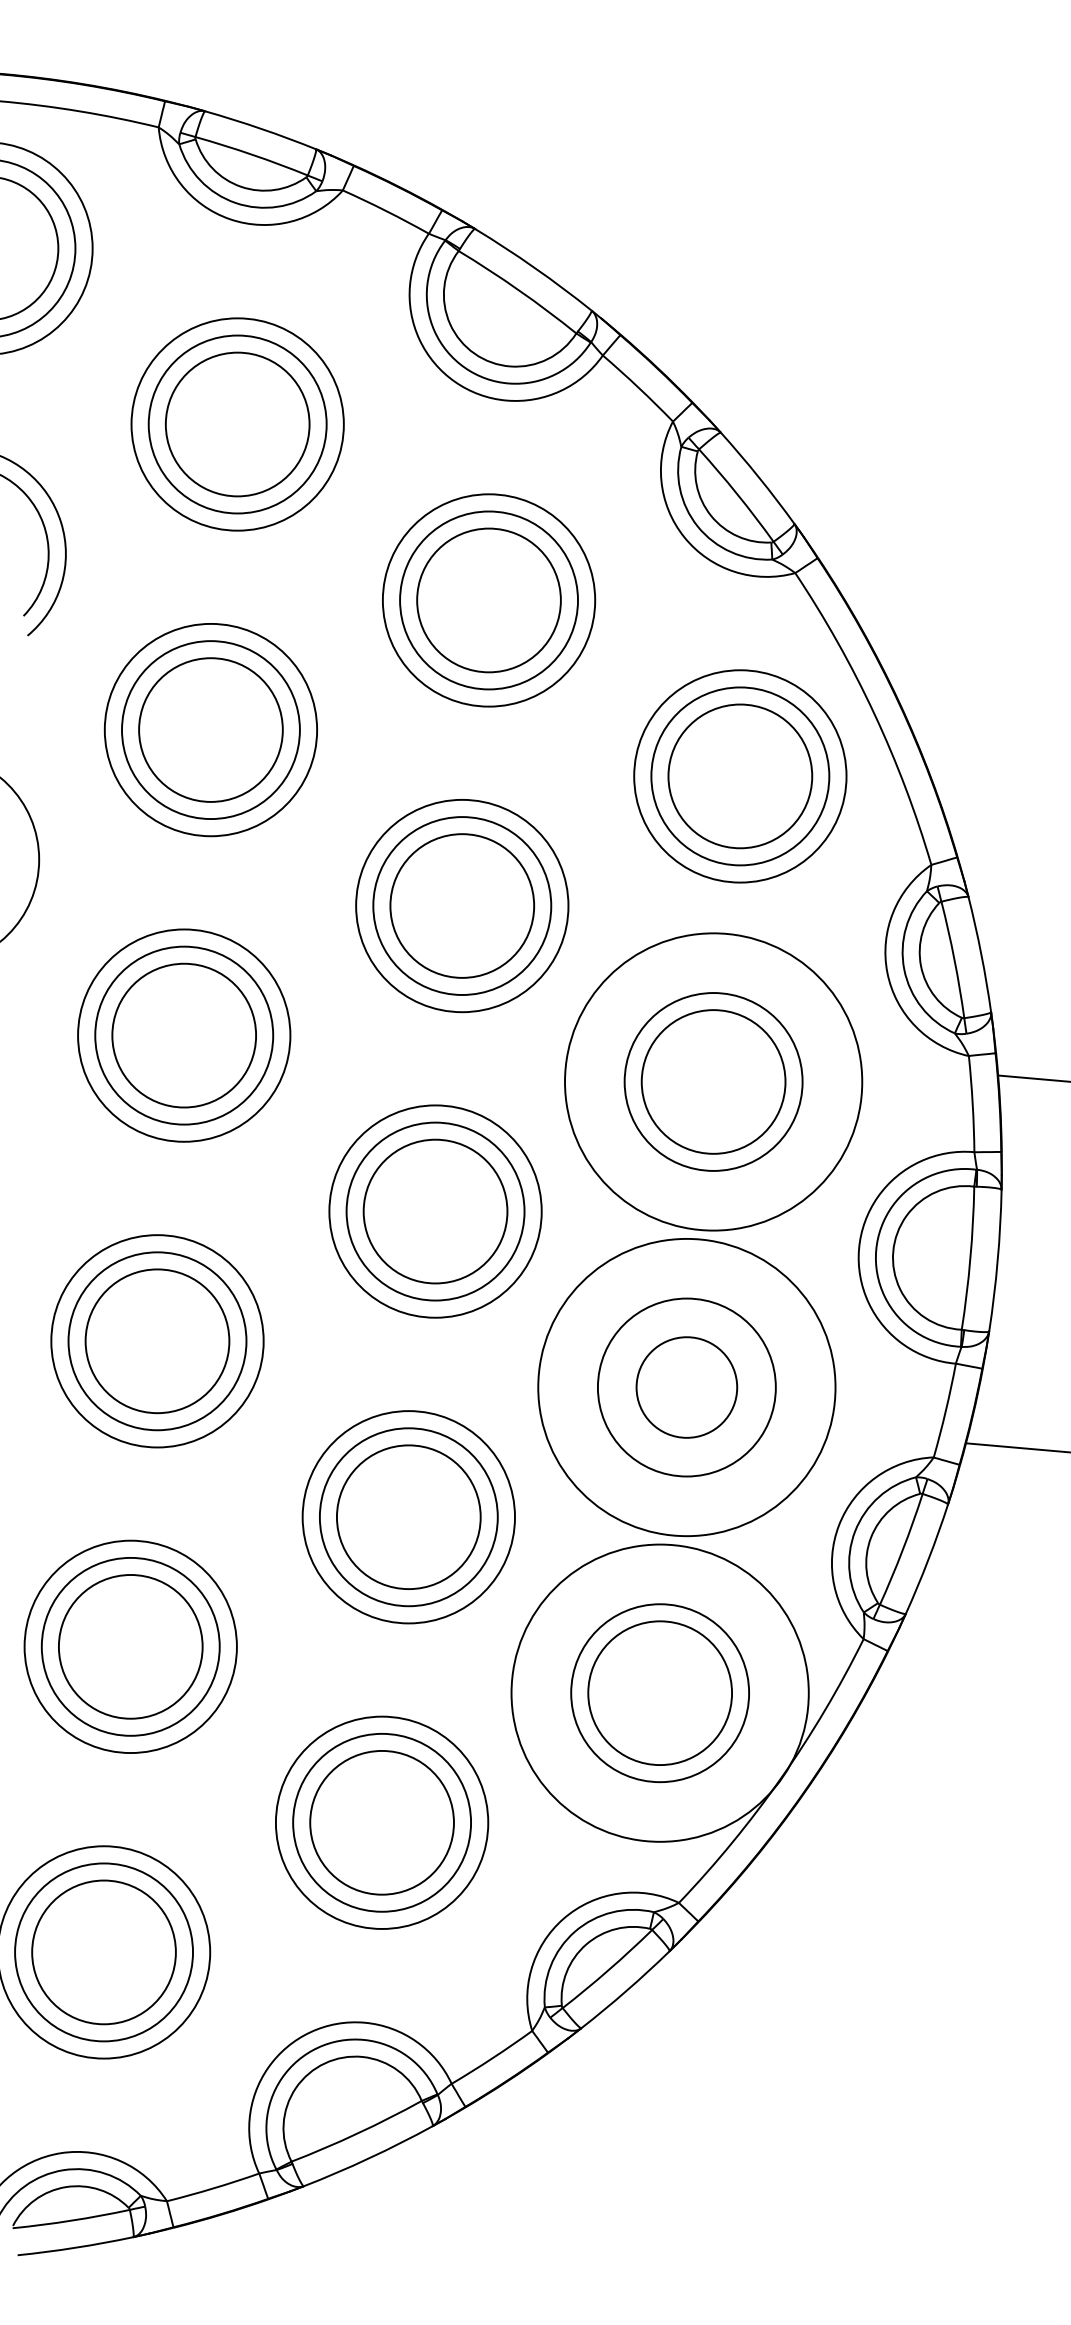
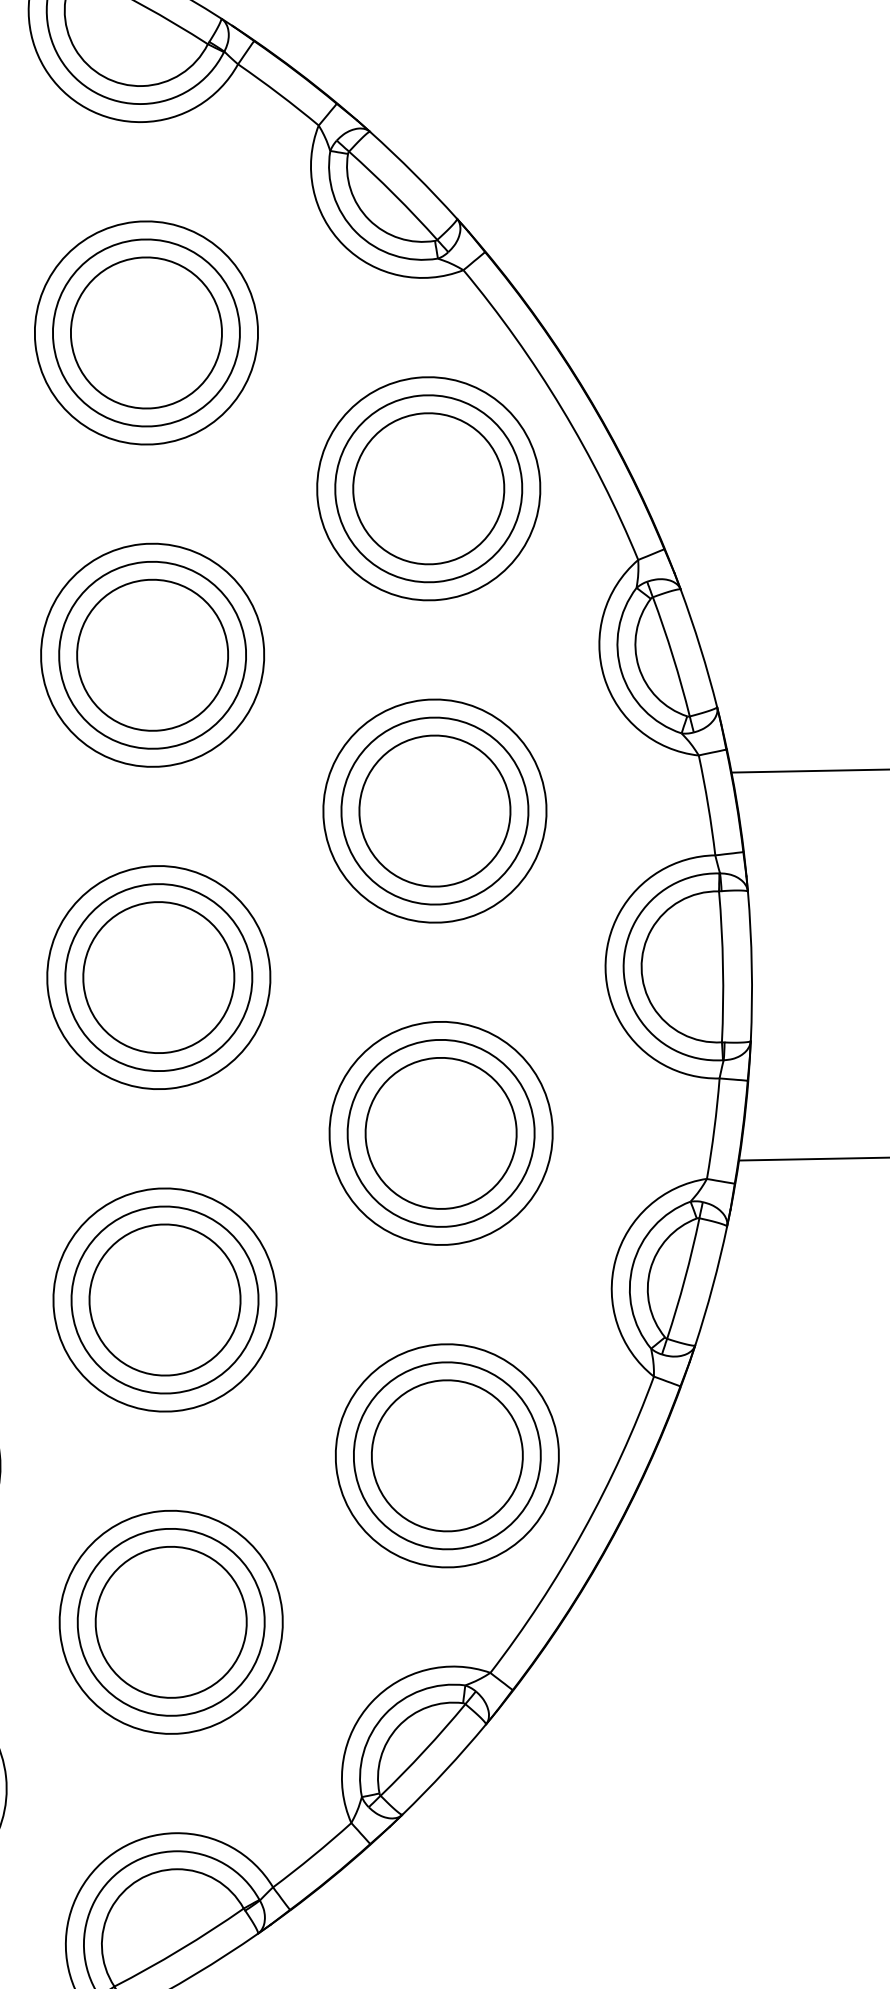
circle: (713, 1081) -> (434, 810), size x0.71
circle: (686, 1387) -> (440, 1133), size x0.71
circle: (686, 1387) -> (440, 1133), size x1.43
circle: (660, 1693) -> (447, 1456), size x0.71

